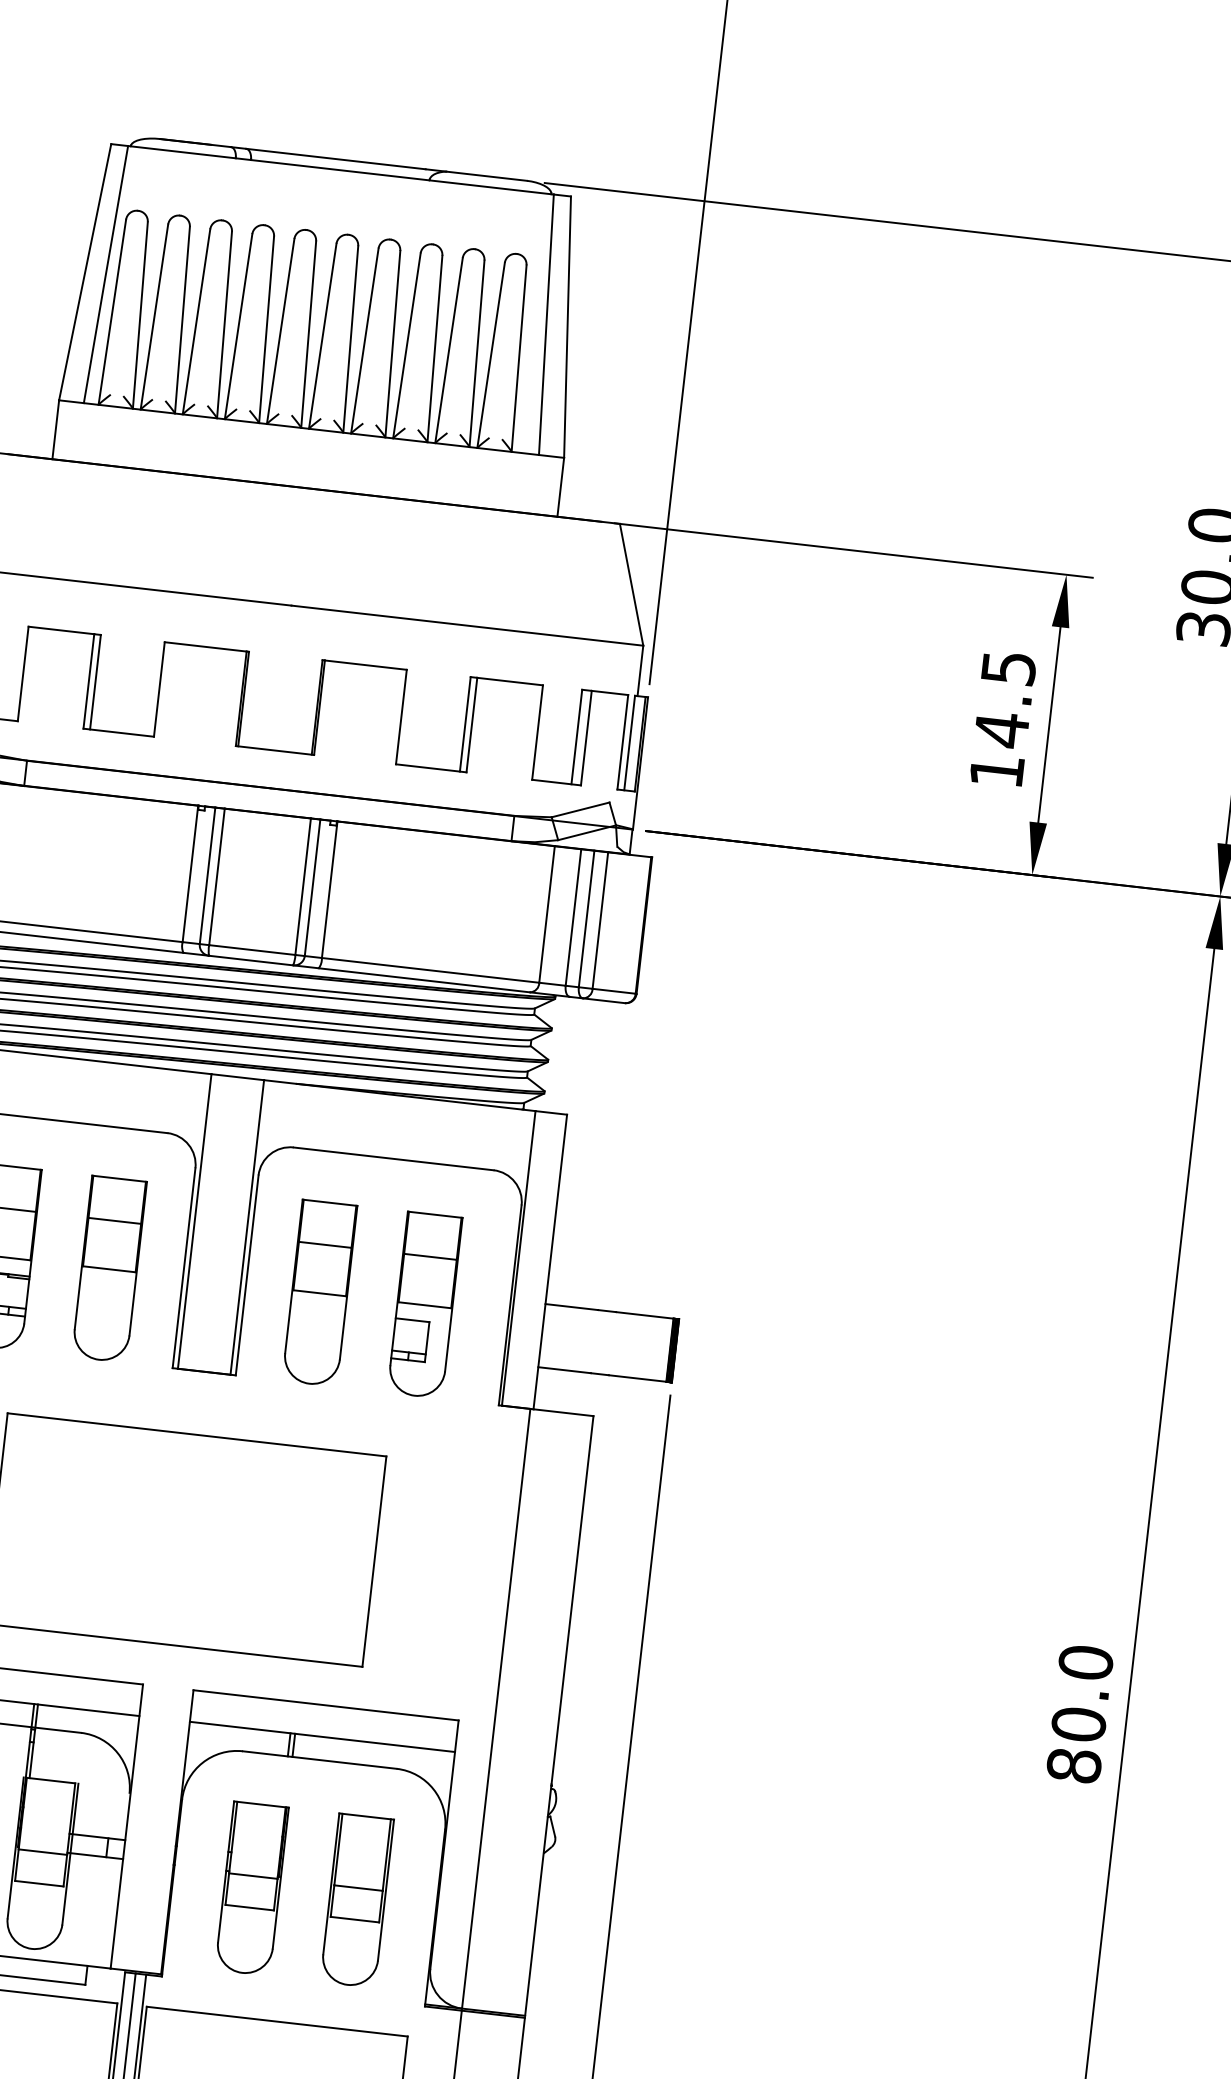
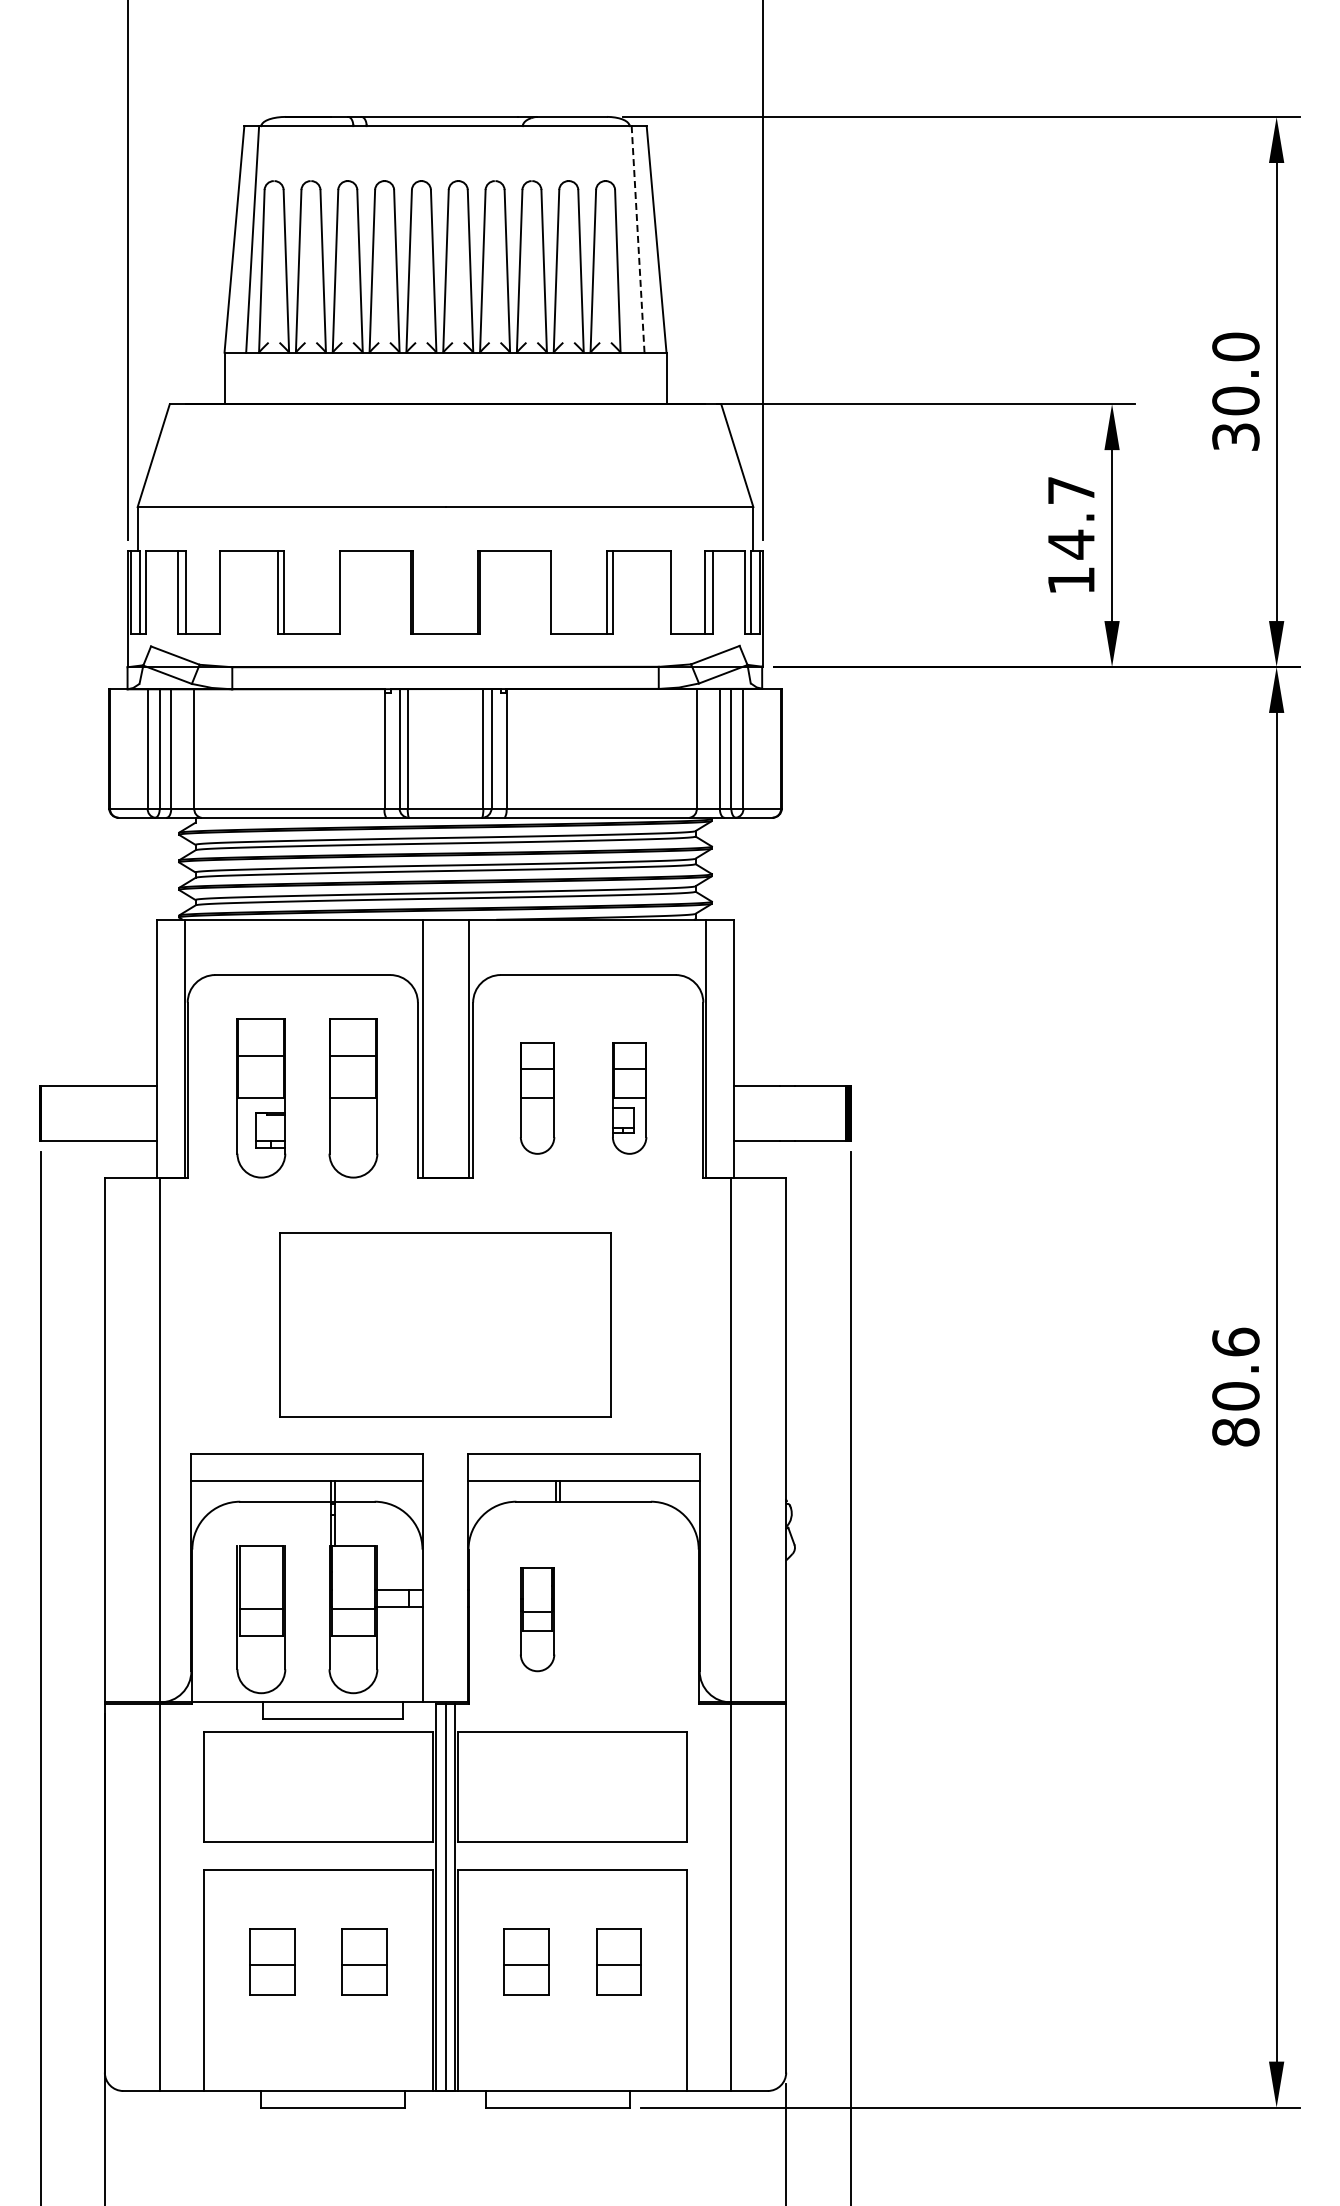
line: (546, 324) -> (638, 239), solid -> dashed
text: (1008, 668) -> (1071, 490), 14.5 -> 14.7
part: (319, 1293) -> (537, 1098), size x0.7
part: (424, 1305) -> (629, 1098), size x0.7
text: (1085, 1661) -> (1235, 1341), 80.0 -> 80.6
part: (251, 1888) -> (537, 1619), size x0.7
part: (356, 1900) -> (629, 1619), removed

